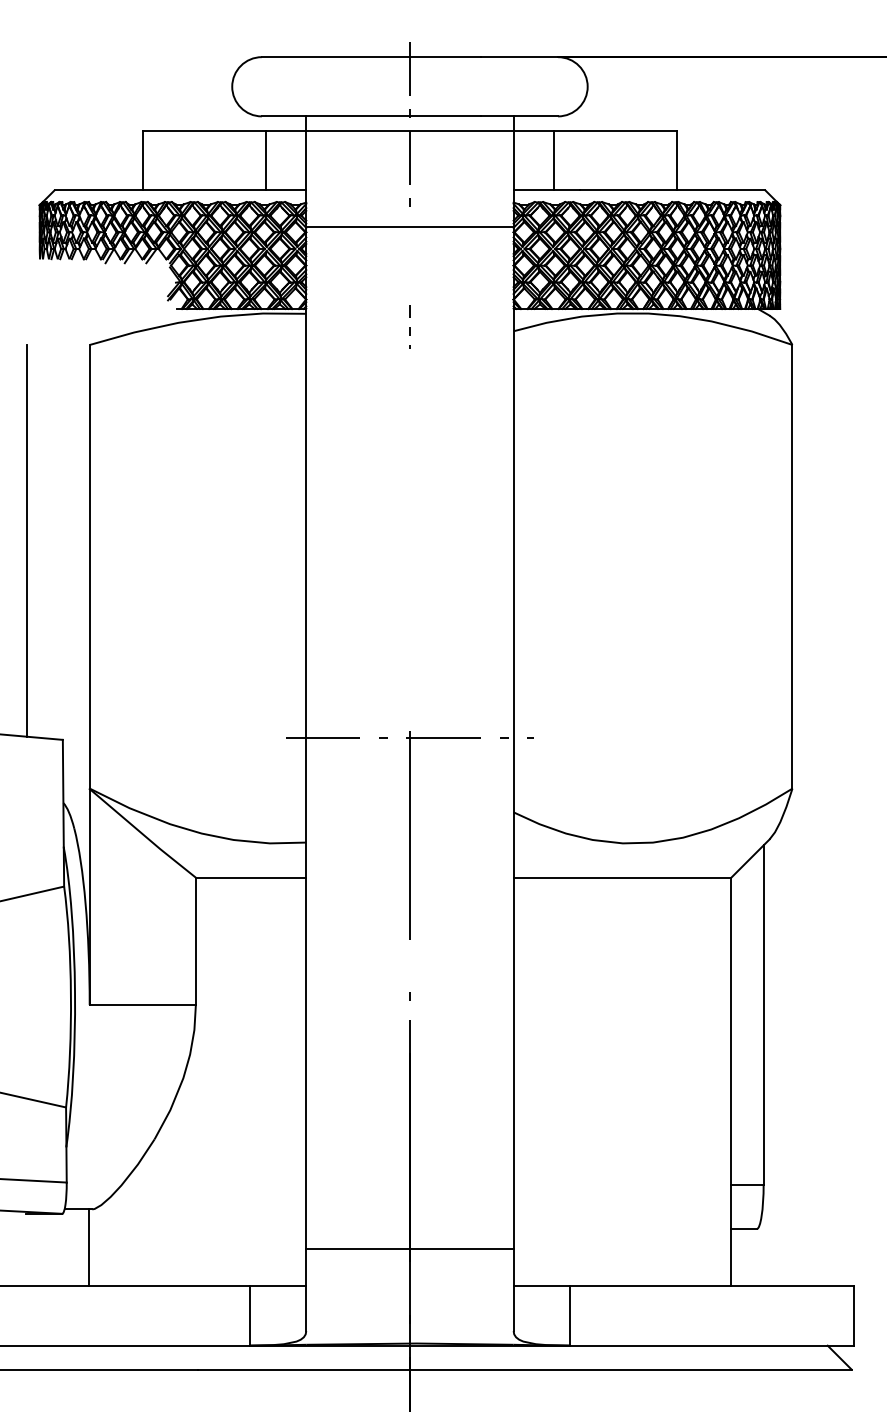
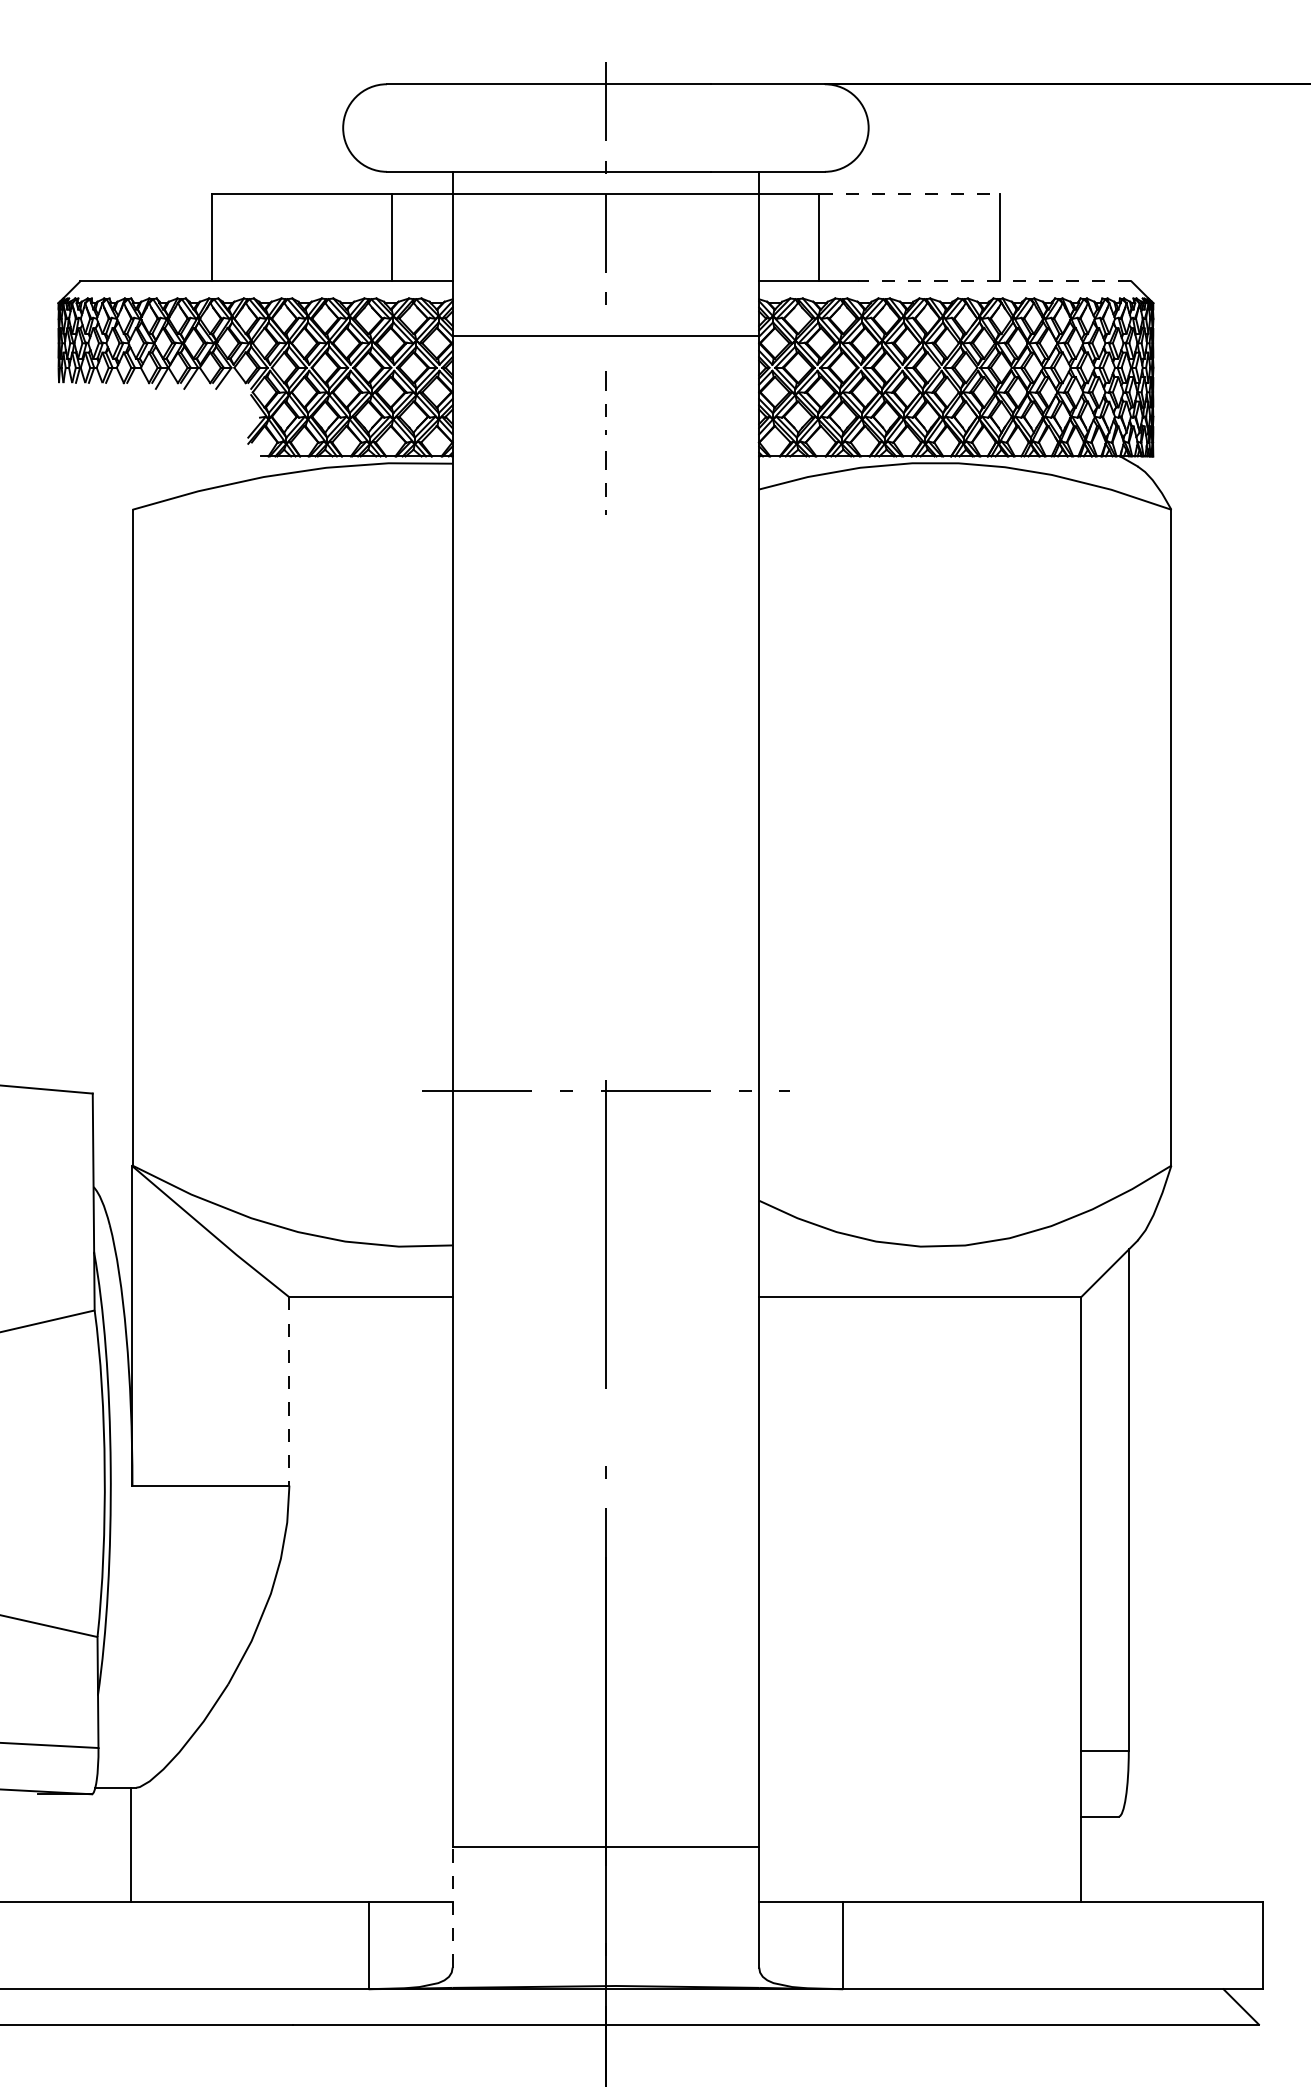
line: (615, 131) -> (909, 194), solid -> dashed
line: (672, 190) -> (994, 281), solid -> dashed
line: (409, 273) -> (605, 404), added
line: (27, 540) -> (40, 798), removed
line: (195, 941) -> (288, 1391), solid -> dashed
line: (306, 1290) -> (452, 1907), solid -> dashed

